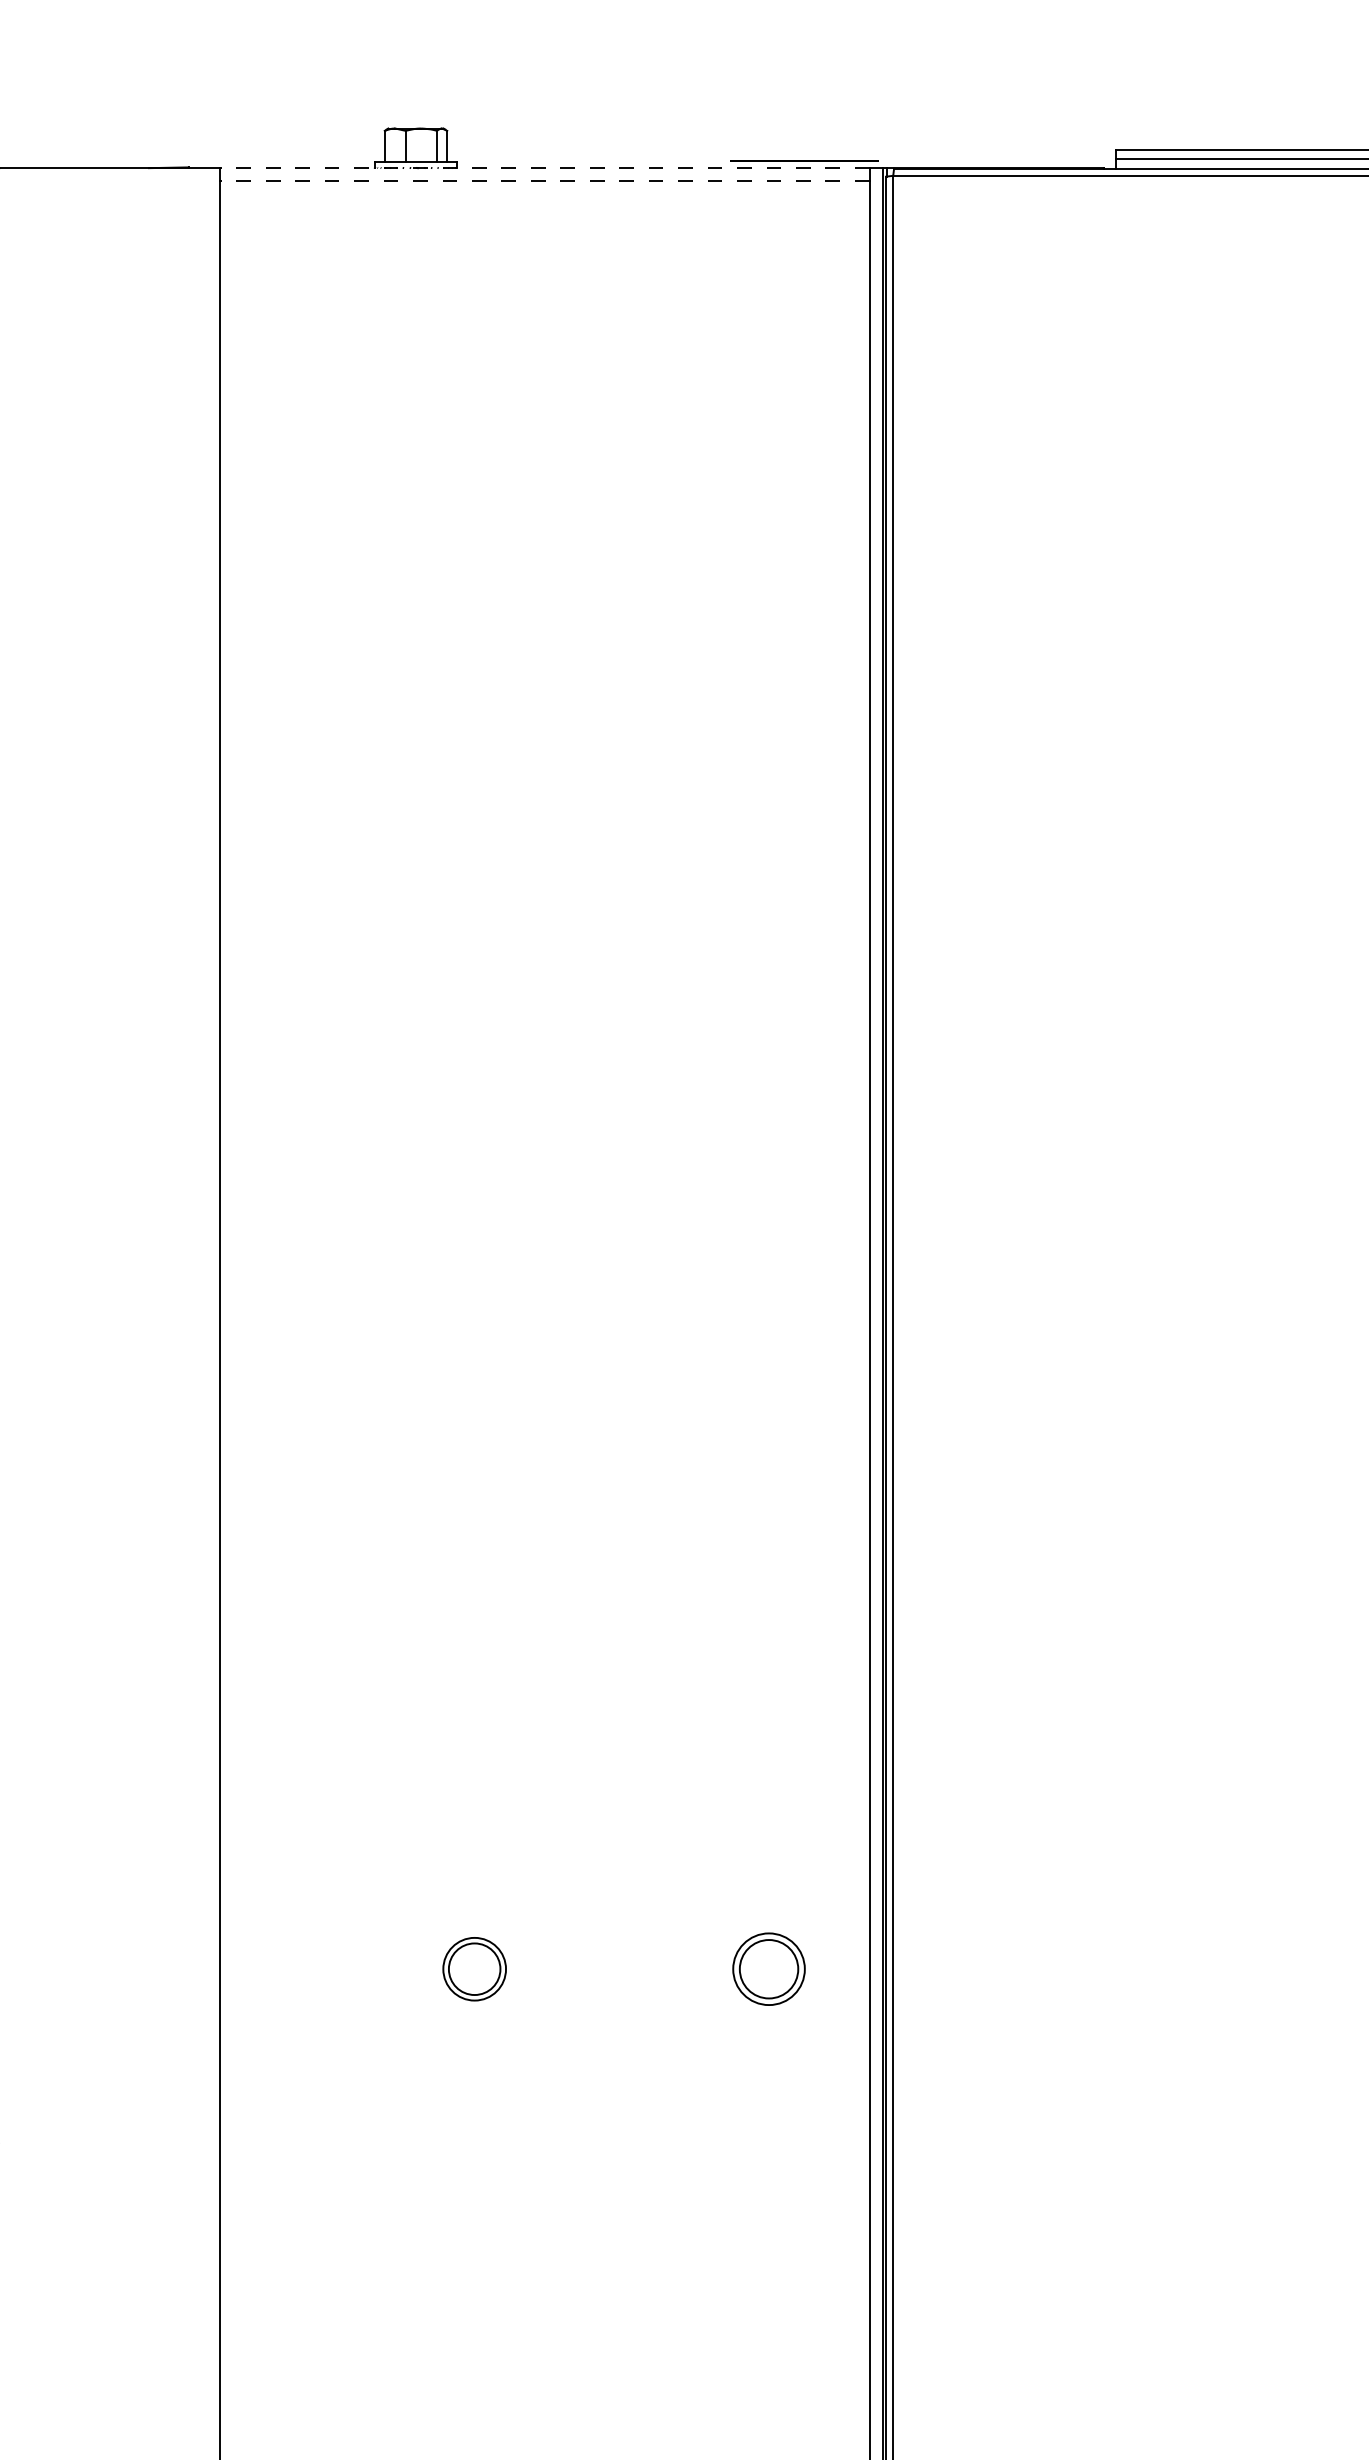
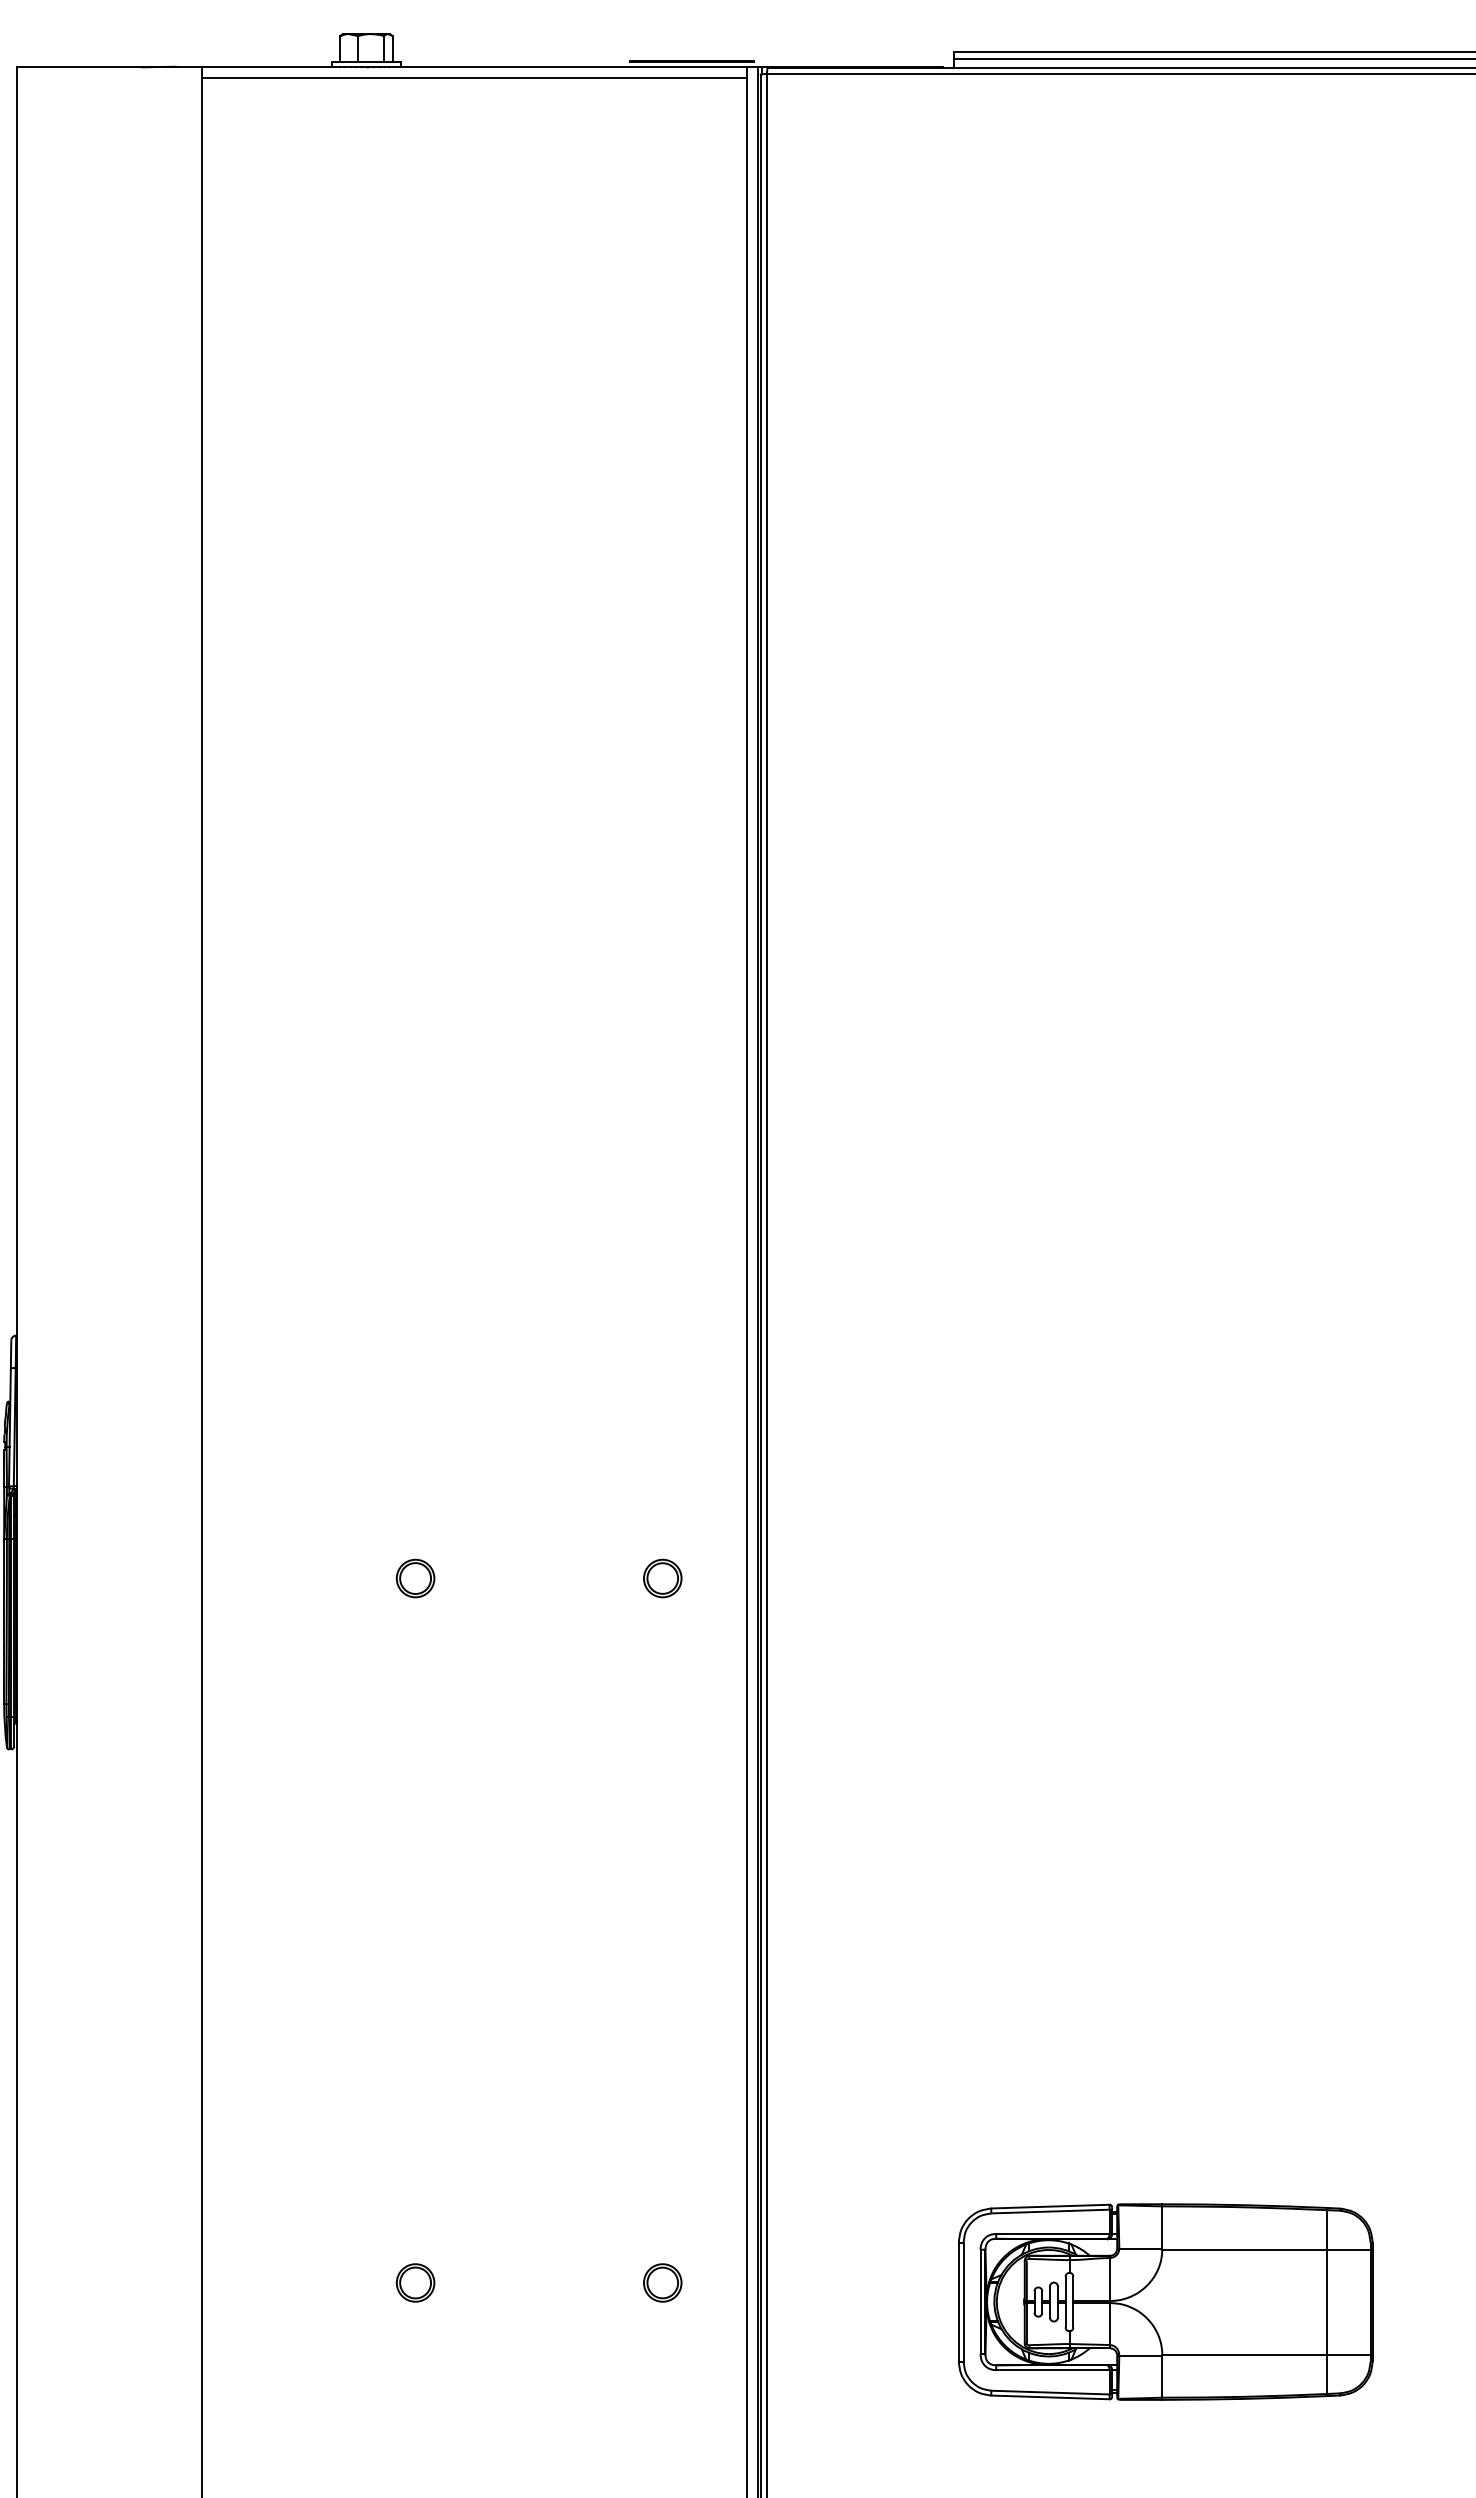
line: (544, 168) -> (474, 67), dashed -> solid
line: (544, 181) -> (474, 78), dashed -> solid
part: (474, 1969) -> (415, 1578), size x0.71
part: (768, 1969) -> (662, 1578), size x0.62

